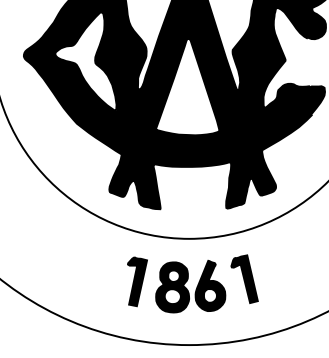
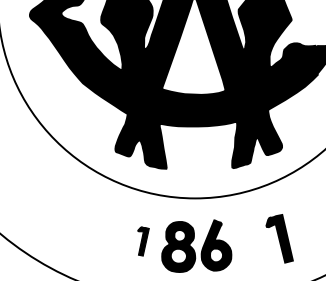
part: (244, 278) -> (279, 238), moved
part: (137, 281) -> (143, 241), size x0.6

